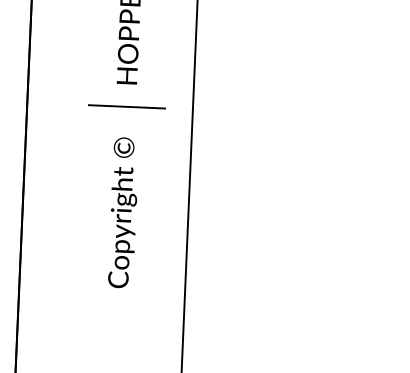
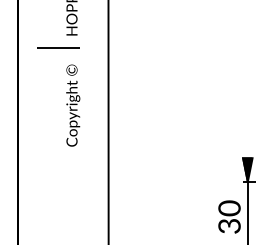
line: (126, 106) -> (58, 47), moved

